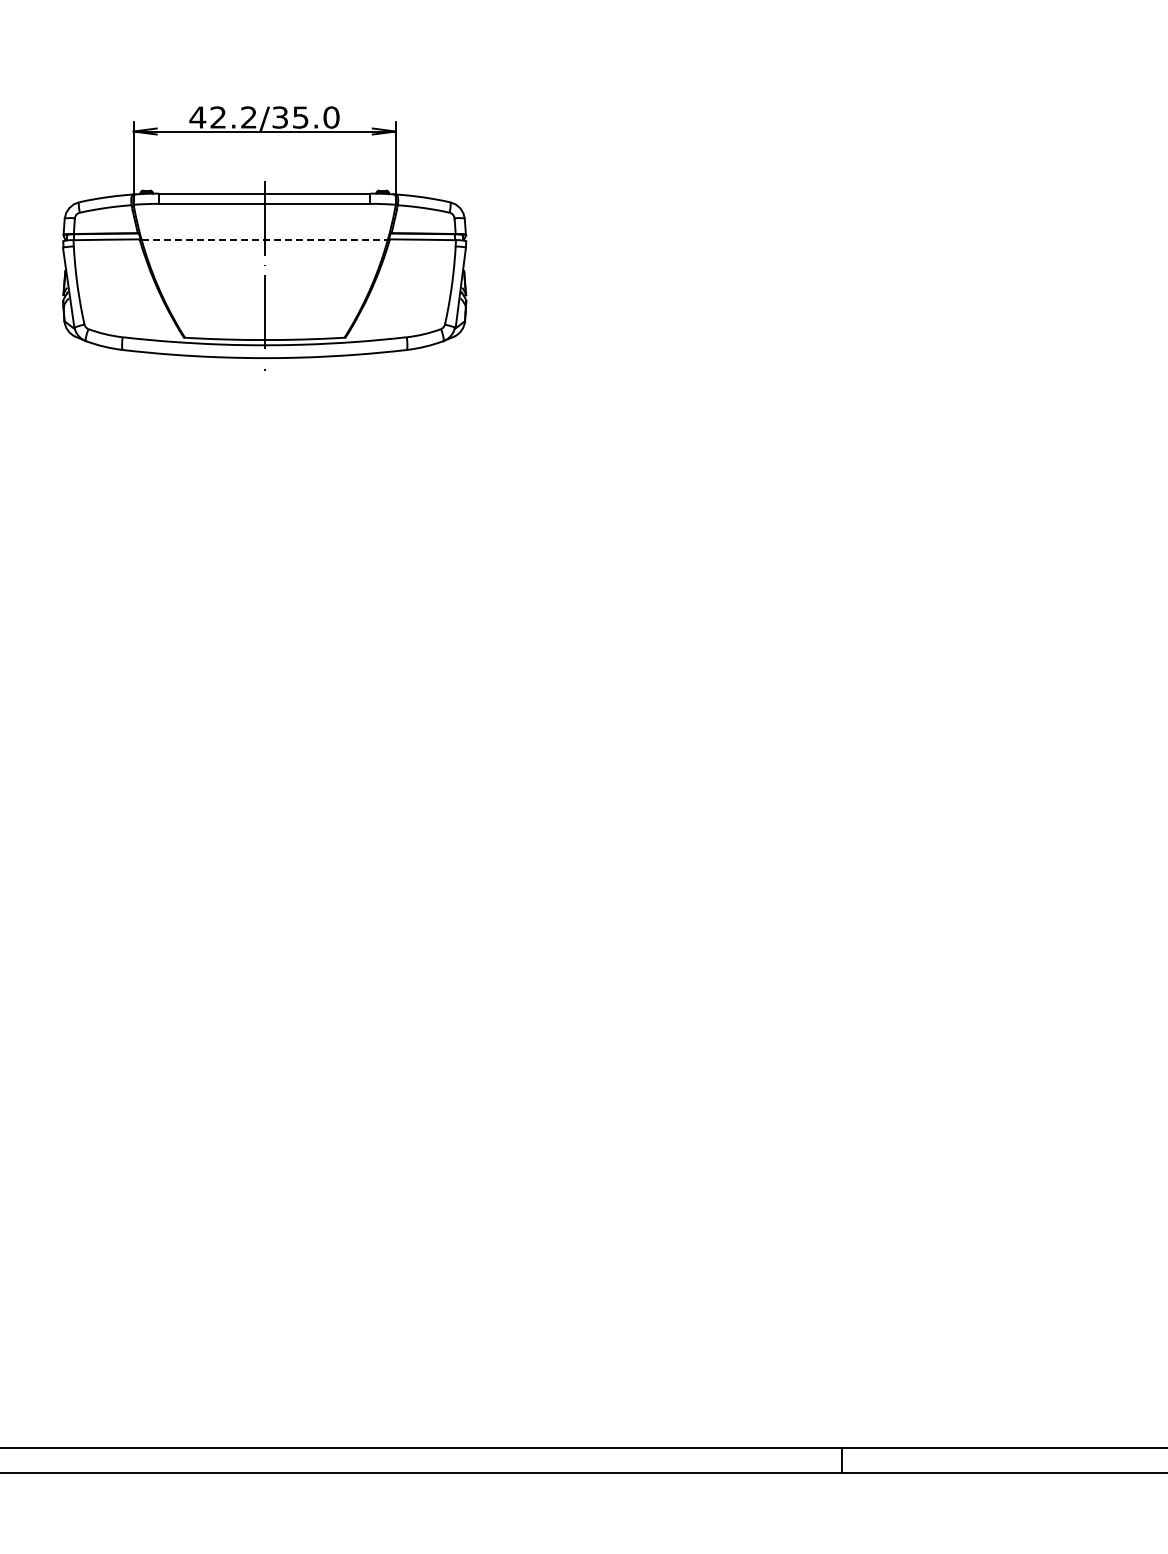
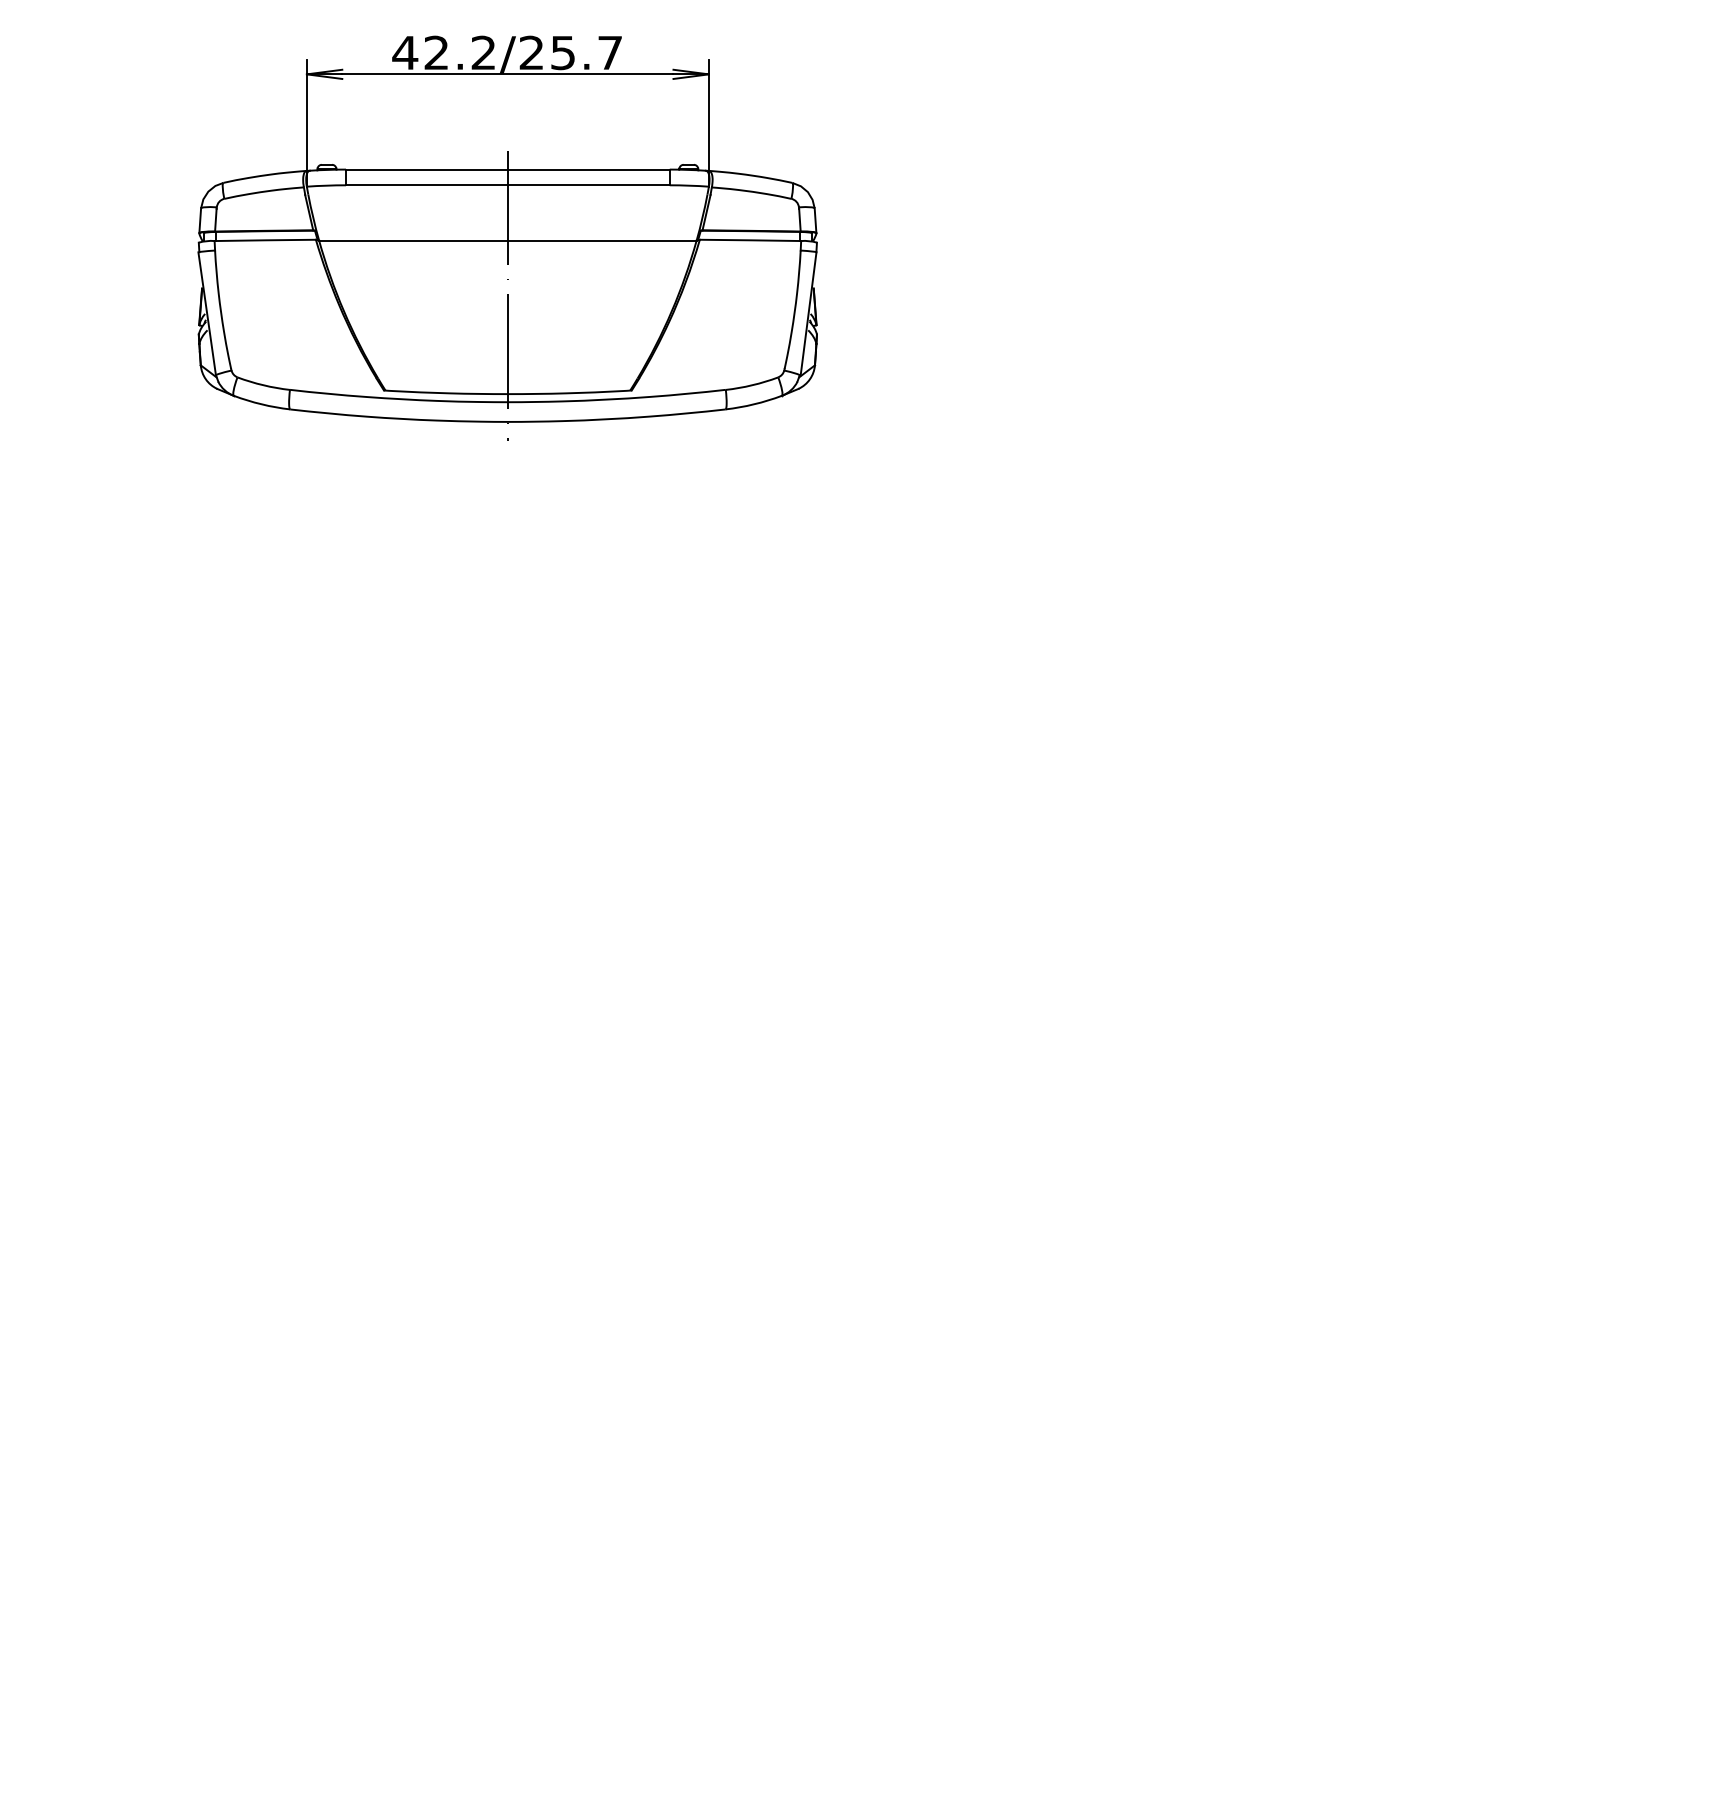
text: (305, 117) -> (570, 52), 42.2/35.0 -> 42.2/25.7
line: (265, 239) -> (509, 239), dashed -> solid

